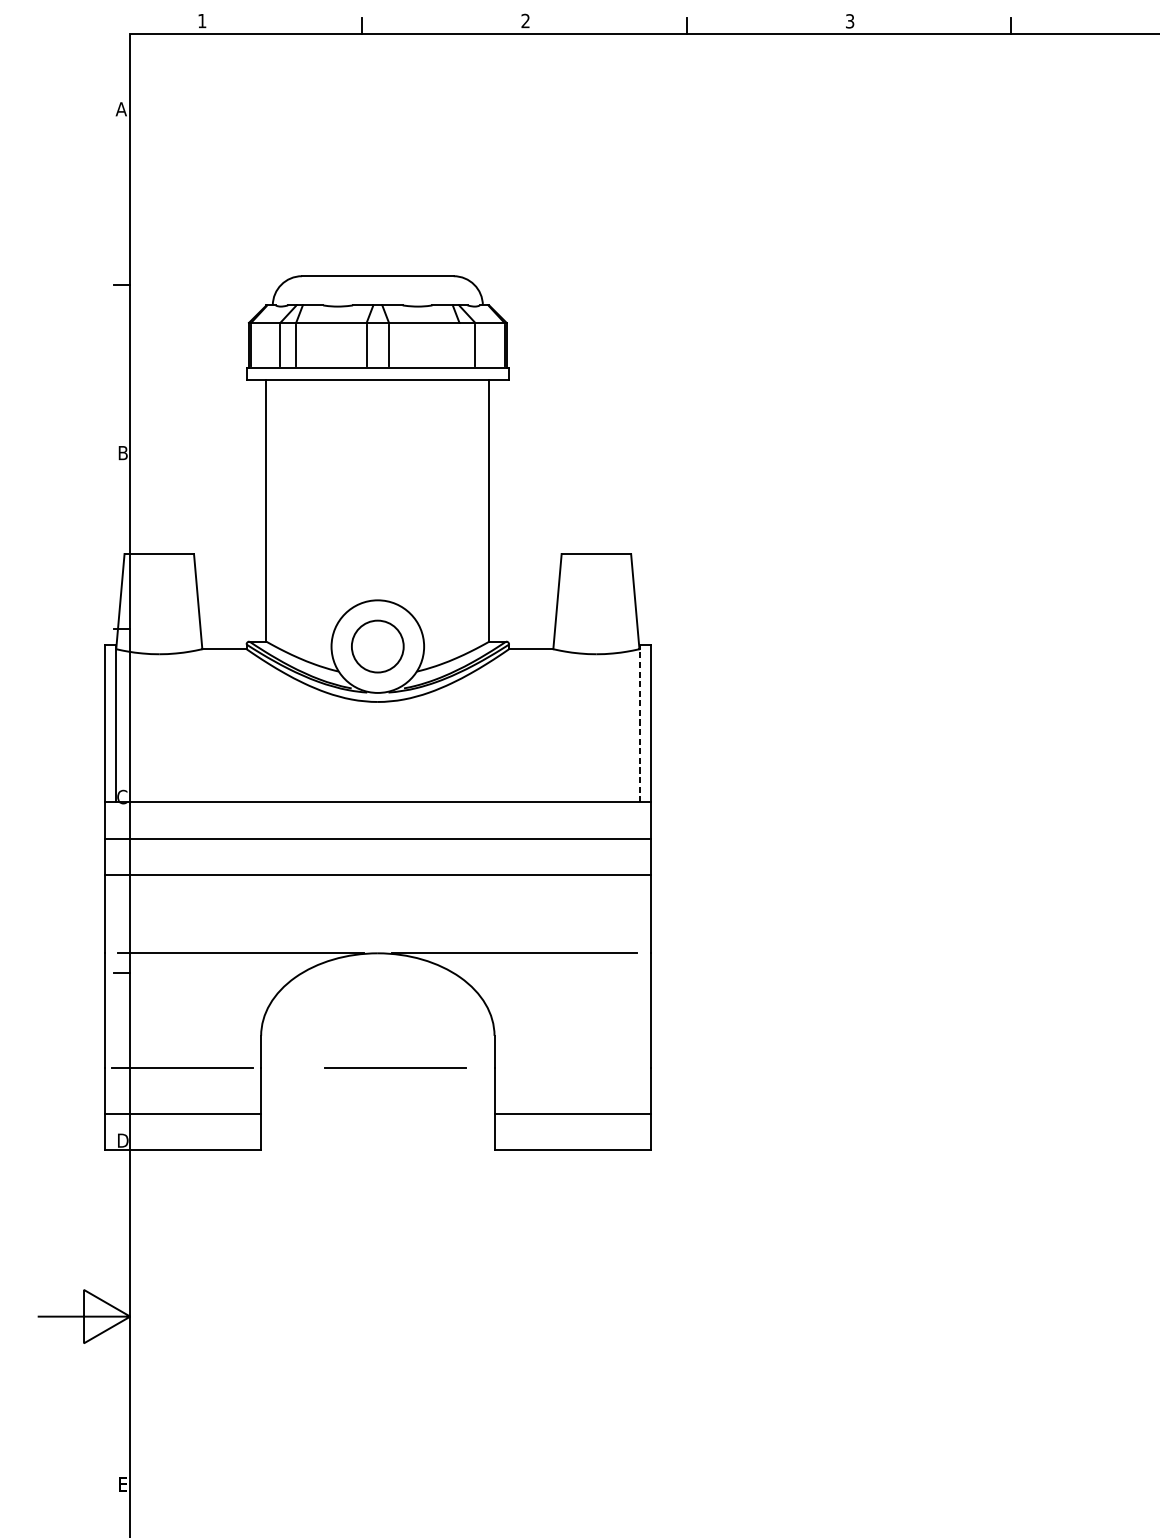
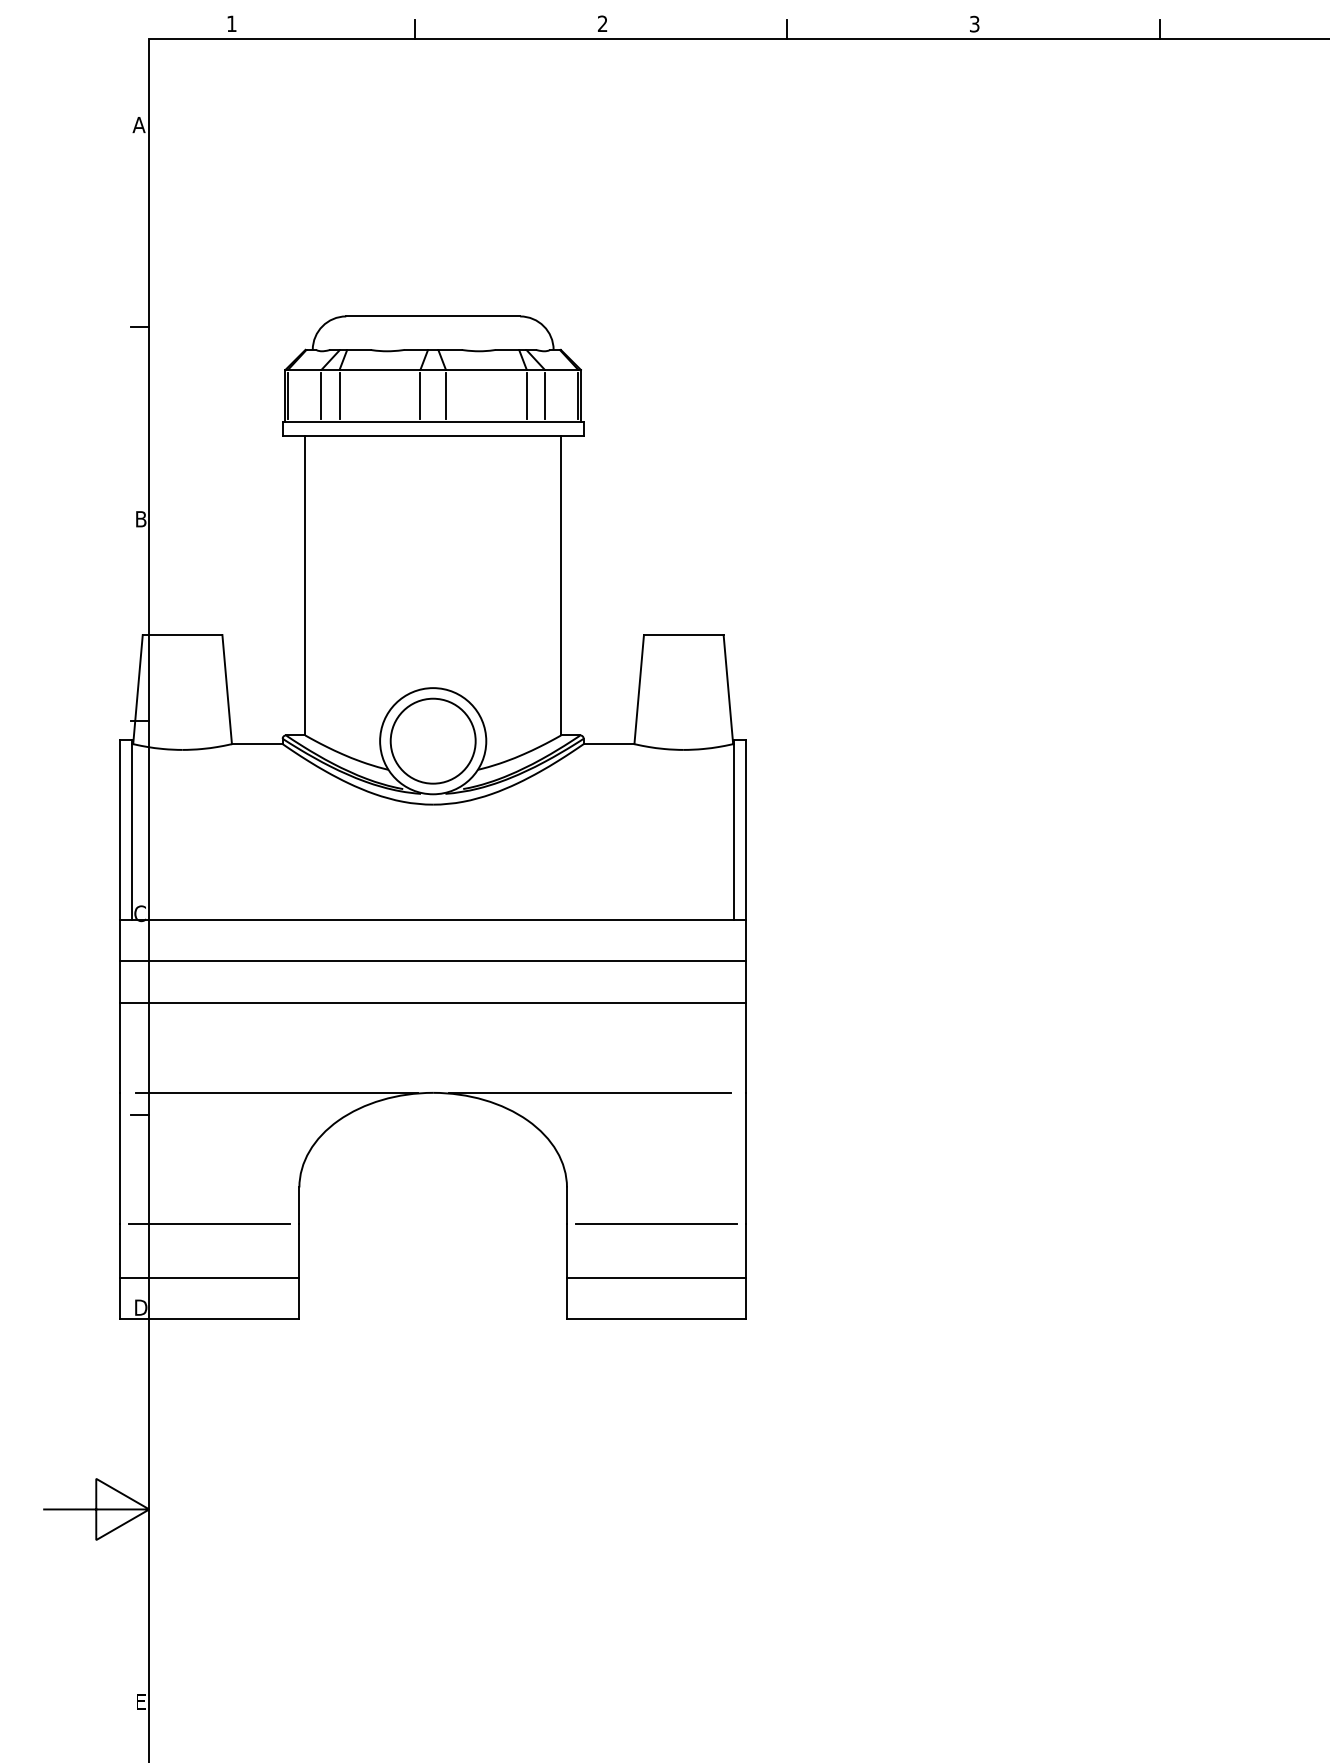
line: (459, 345) -> (526, 395), added
circle: (377, 646) -> (432, 740), size x1.43
line: (639, 723) -> (733, 829), dashed -> solid
line: (395, 1067) -> (656, 1223), moved

